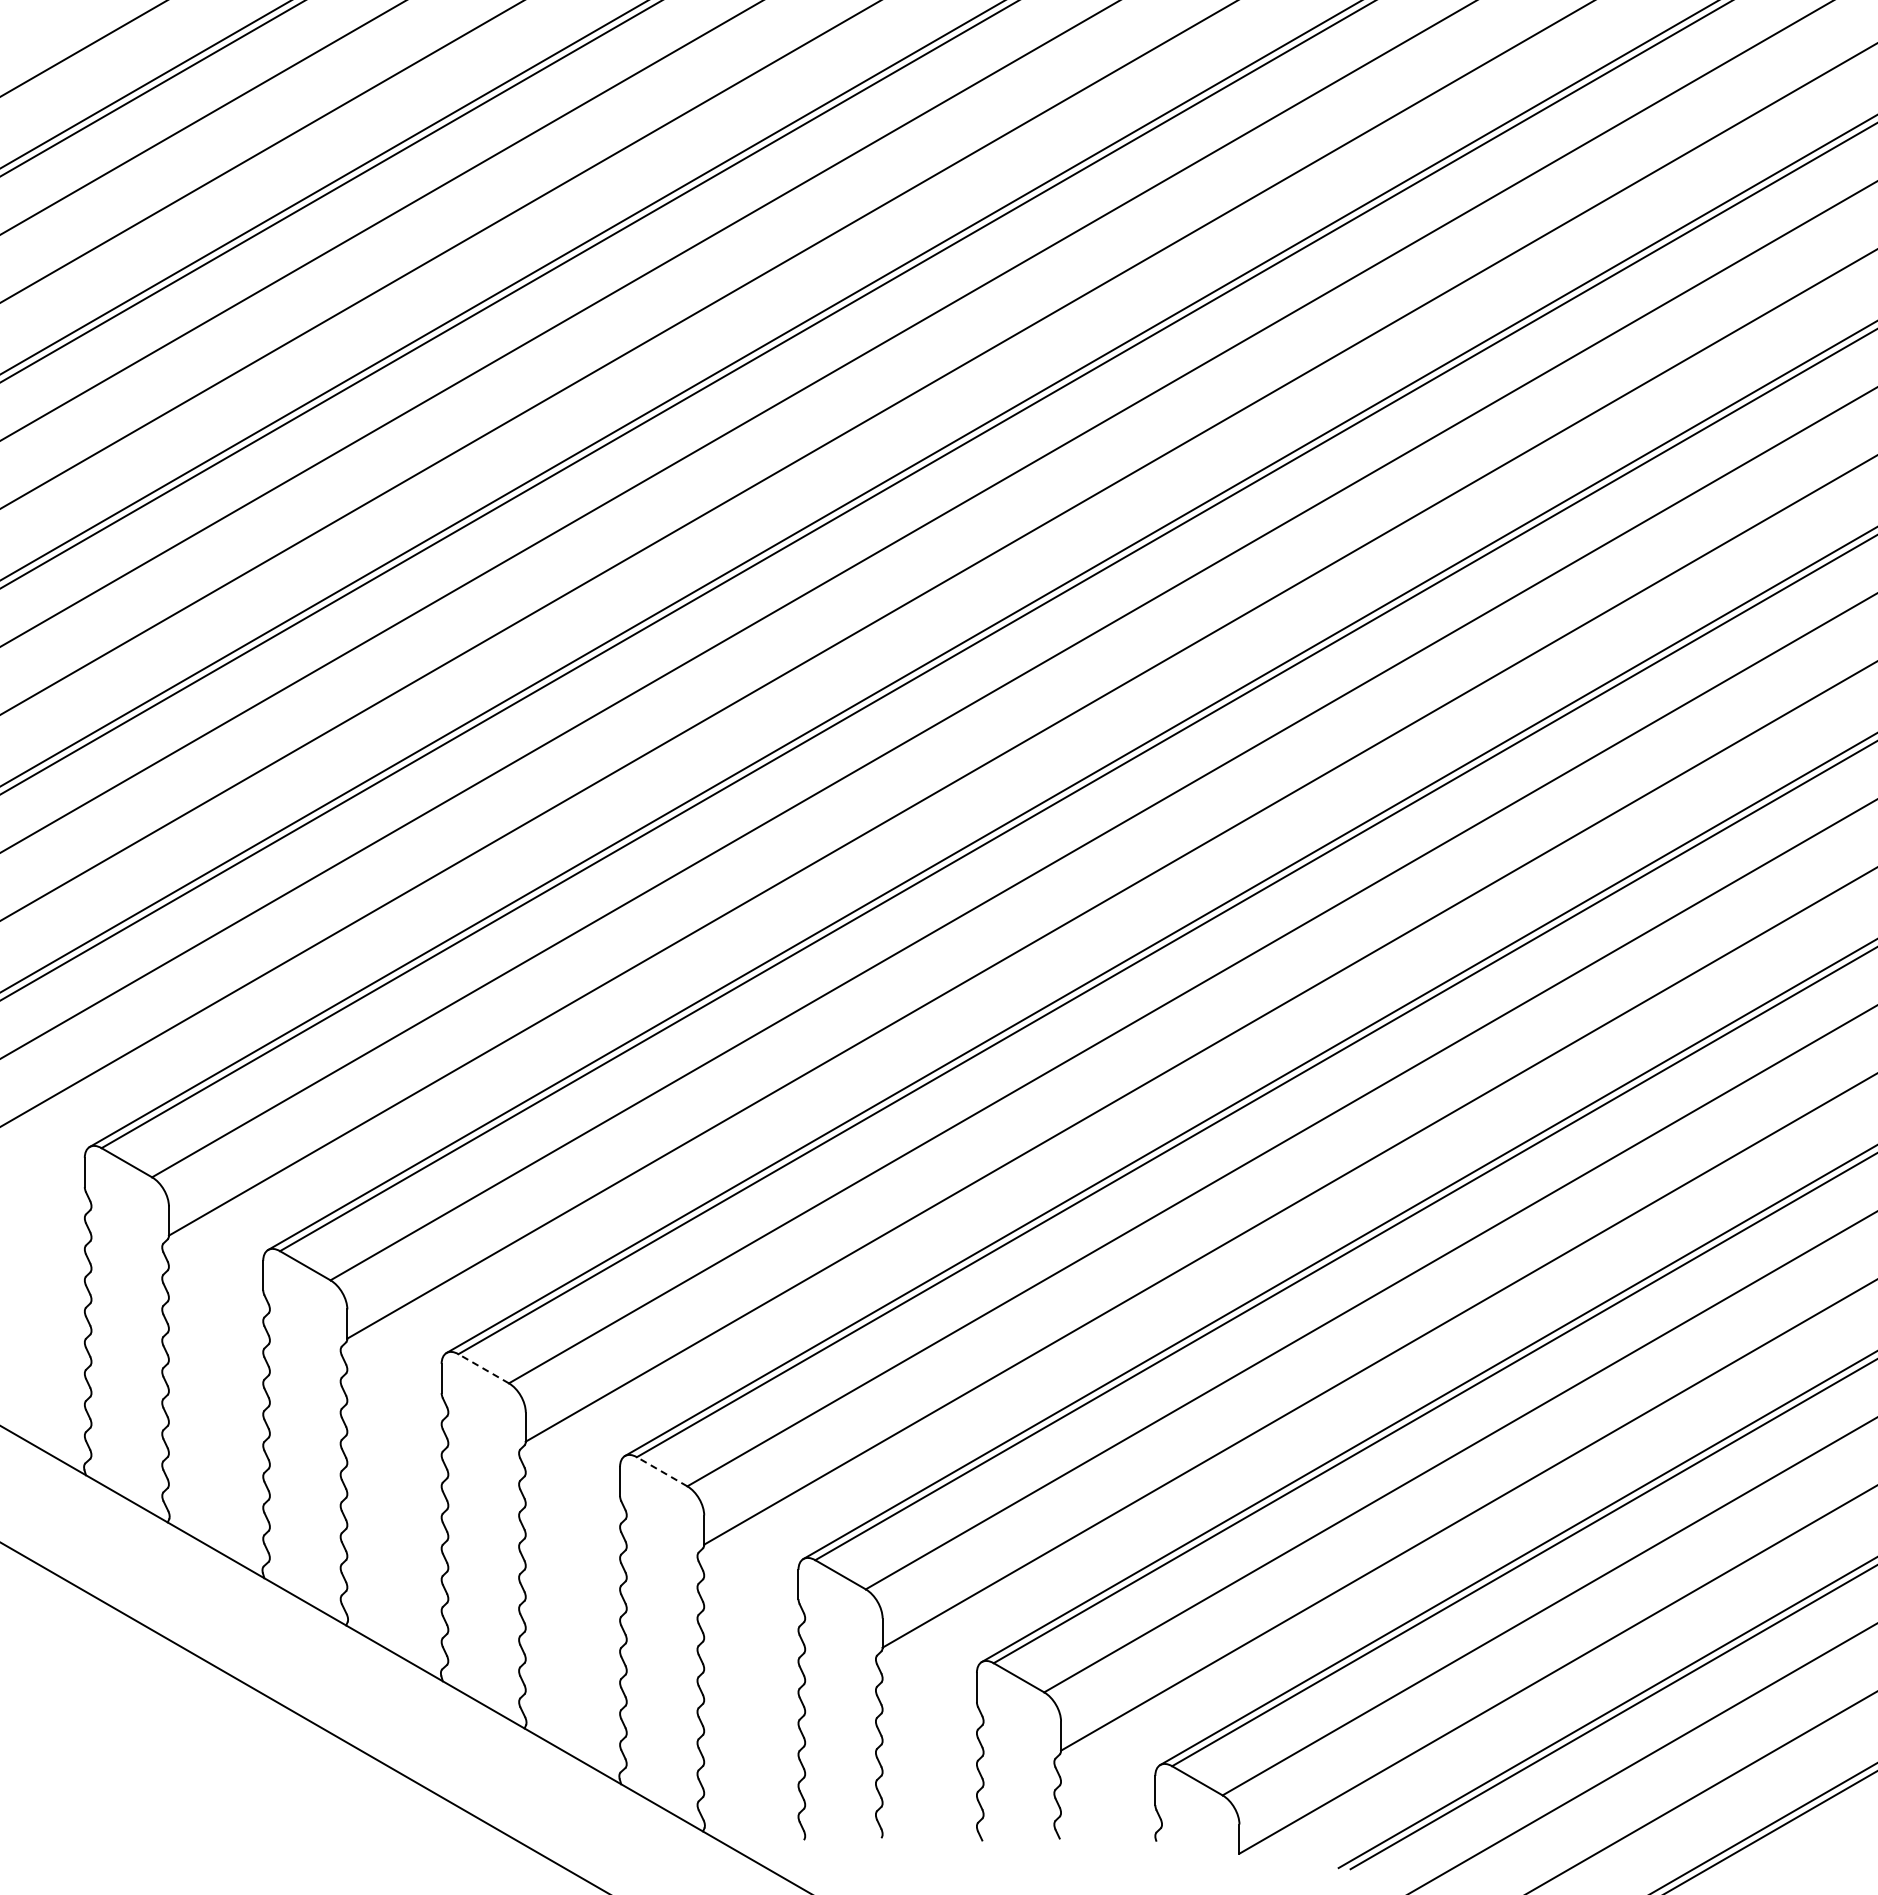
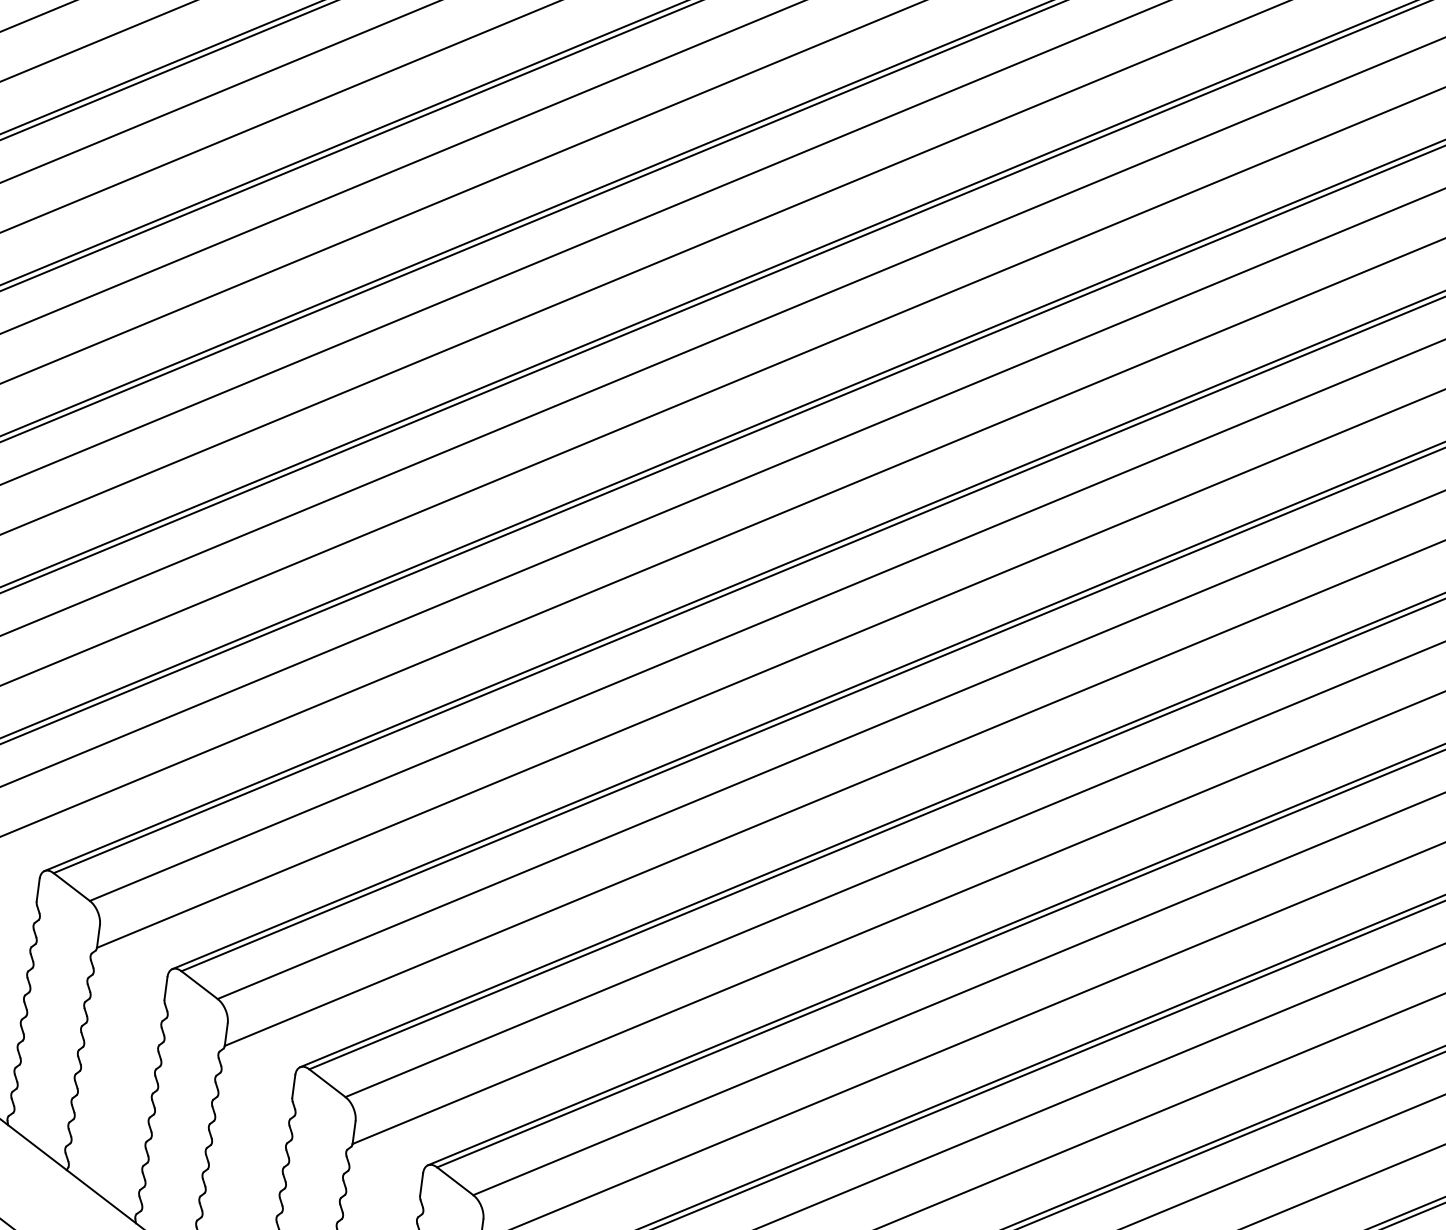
line: (483, 1368) -> (199, 984), dashed -> solid
line: (661, 1471) -> (326, 1082), dashed -> solid

